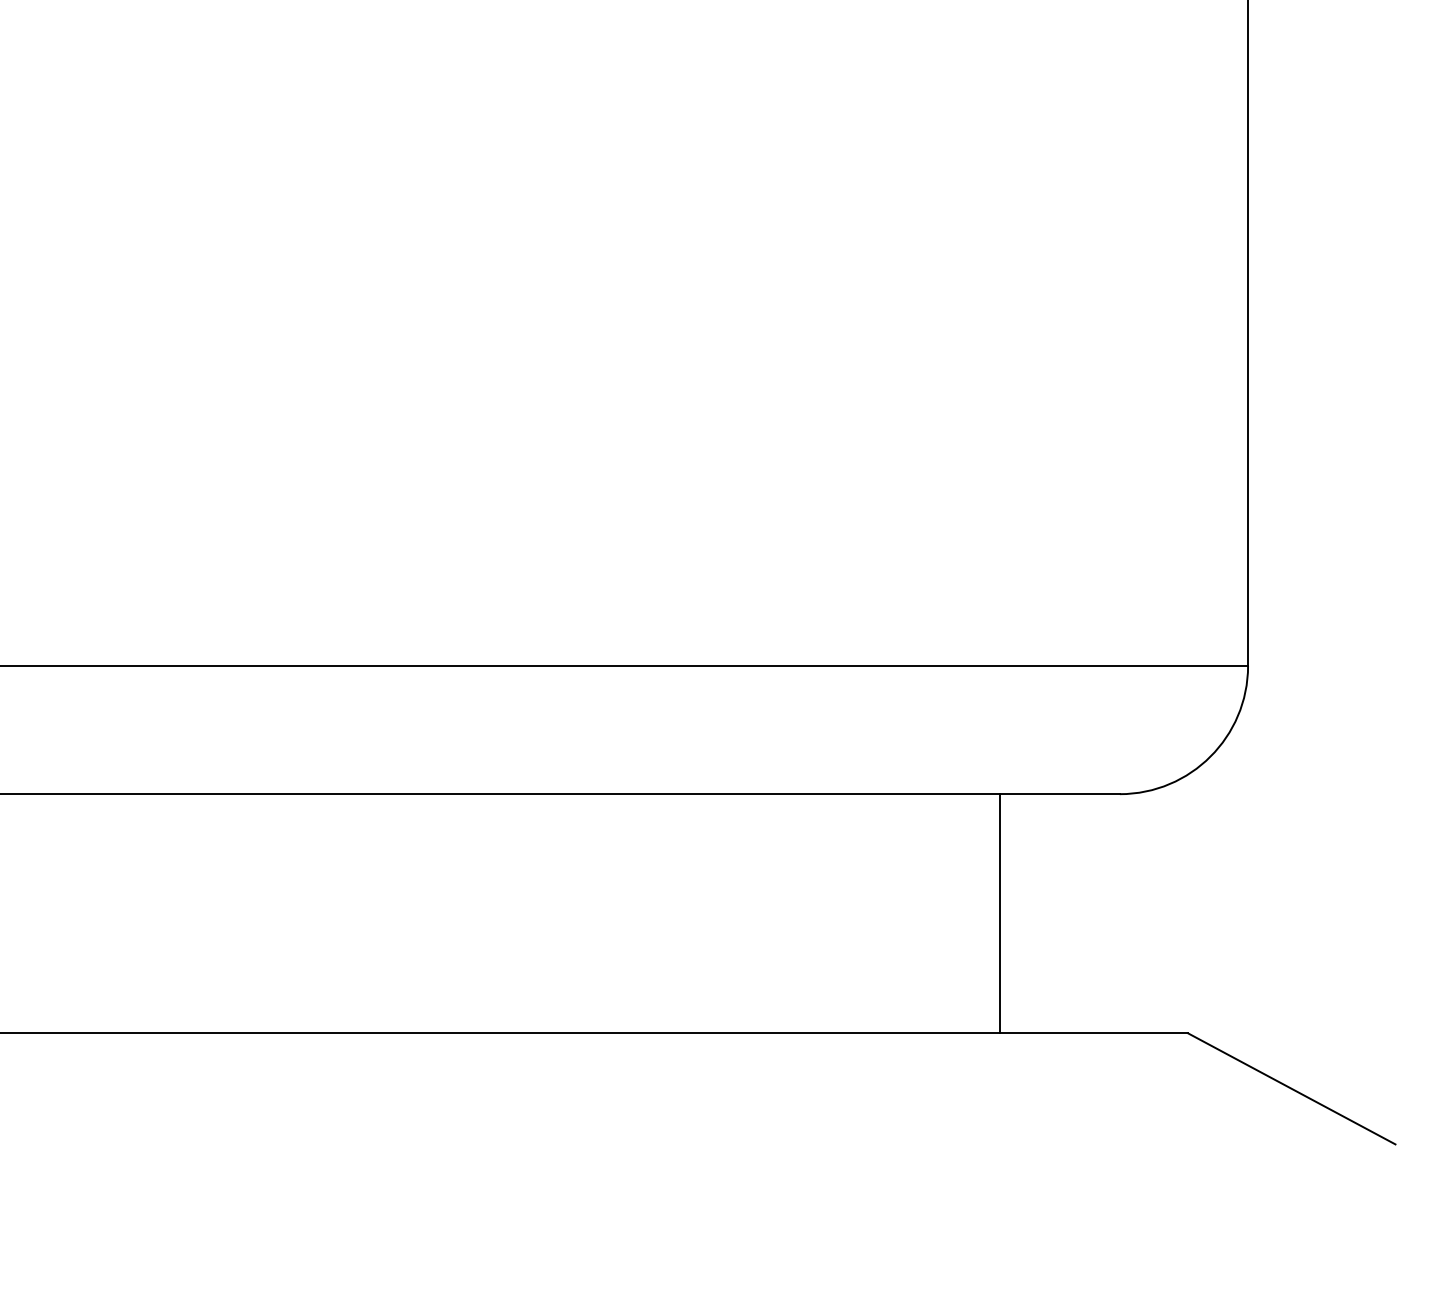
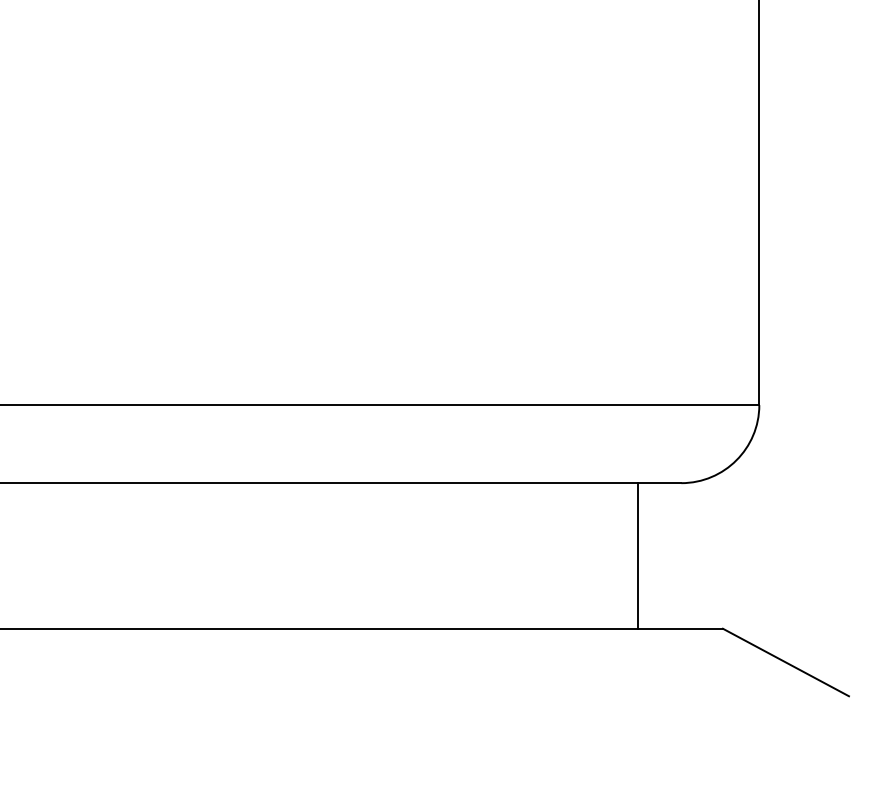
line: (1000, 913) -> (637, 555), moved

